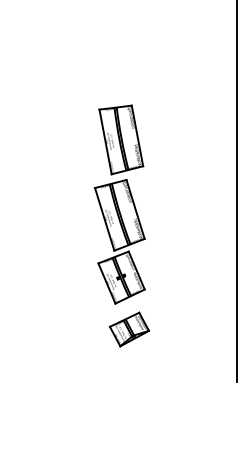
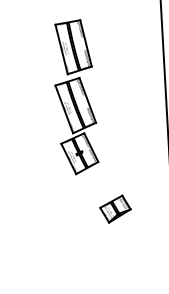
part: (129, 329) -> (115, 209), moved

